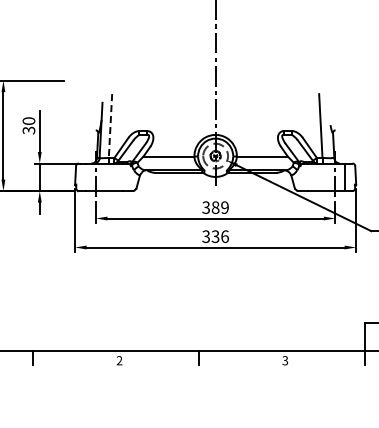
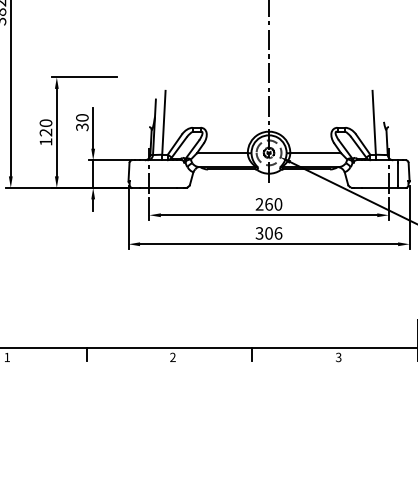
line: (110, 125) -> (163, 122), dashed -> solid
text: (215, 207) -> (268, 204), 389 -> 260
text: (215, 236) -> (268, 233), 336 -> 306

